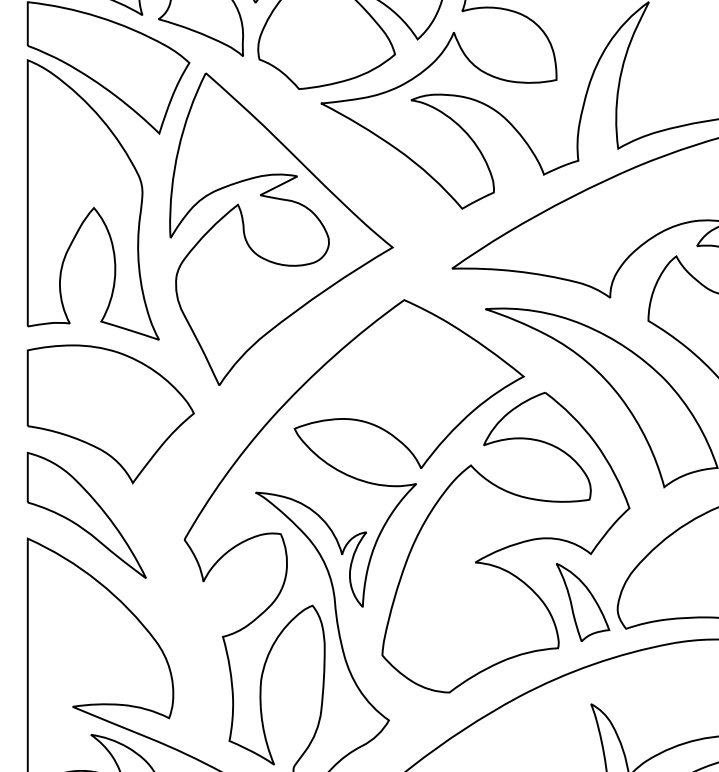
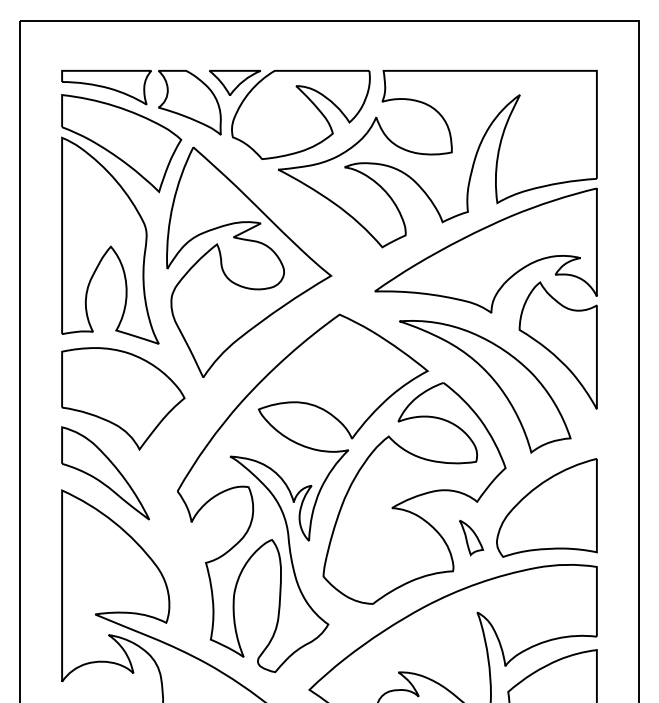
part: (583, 602) -> (471, 537), size x0.6

